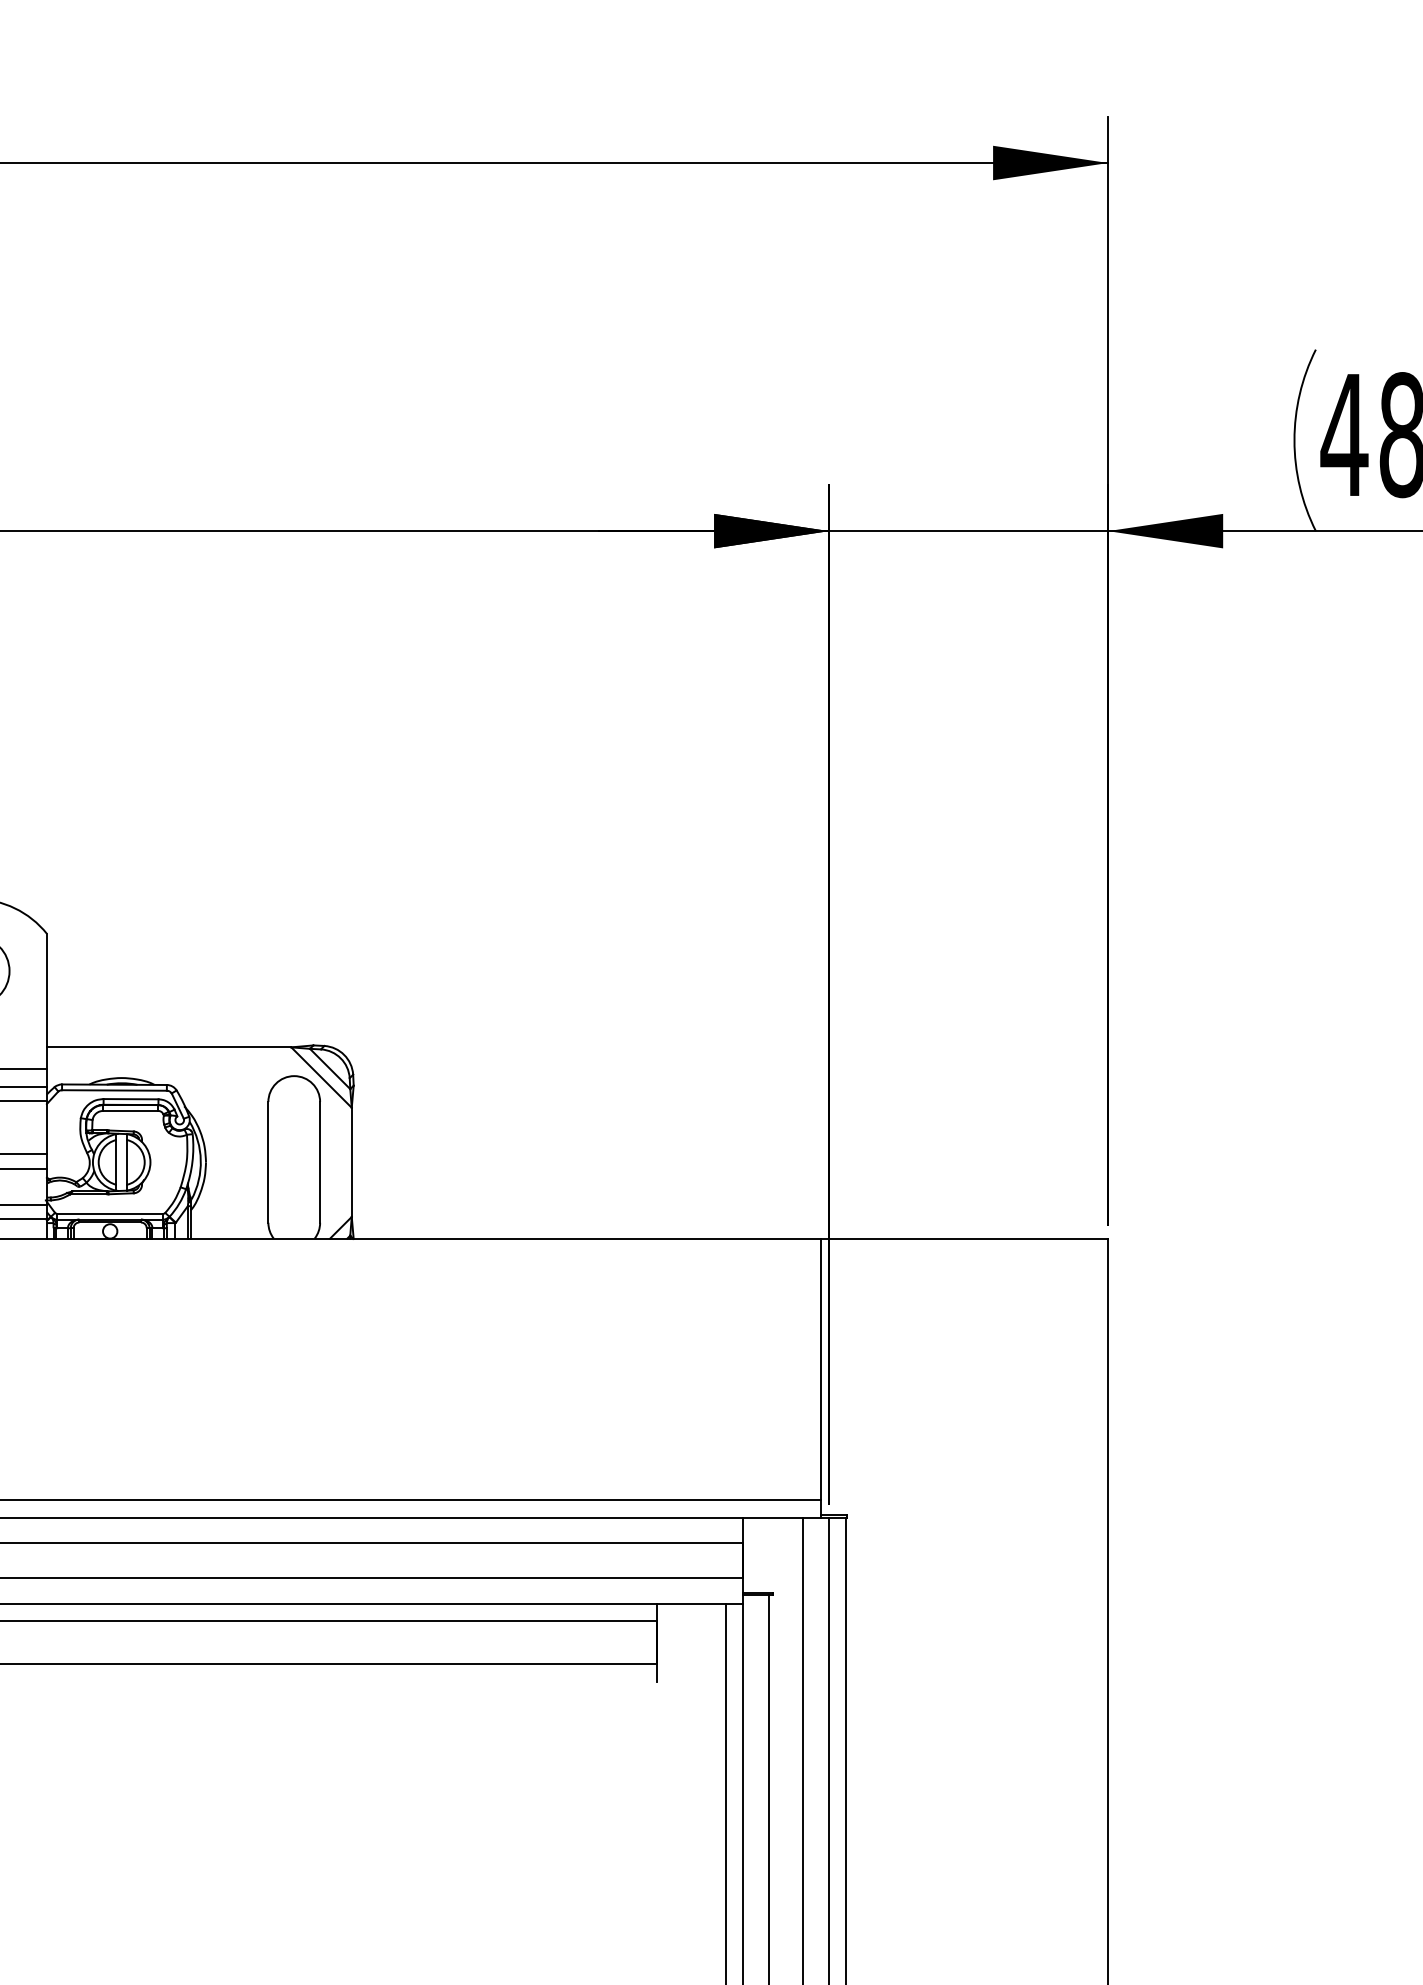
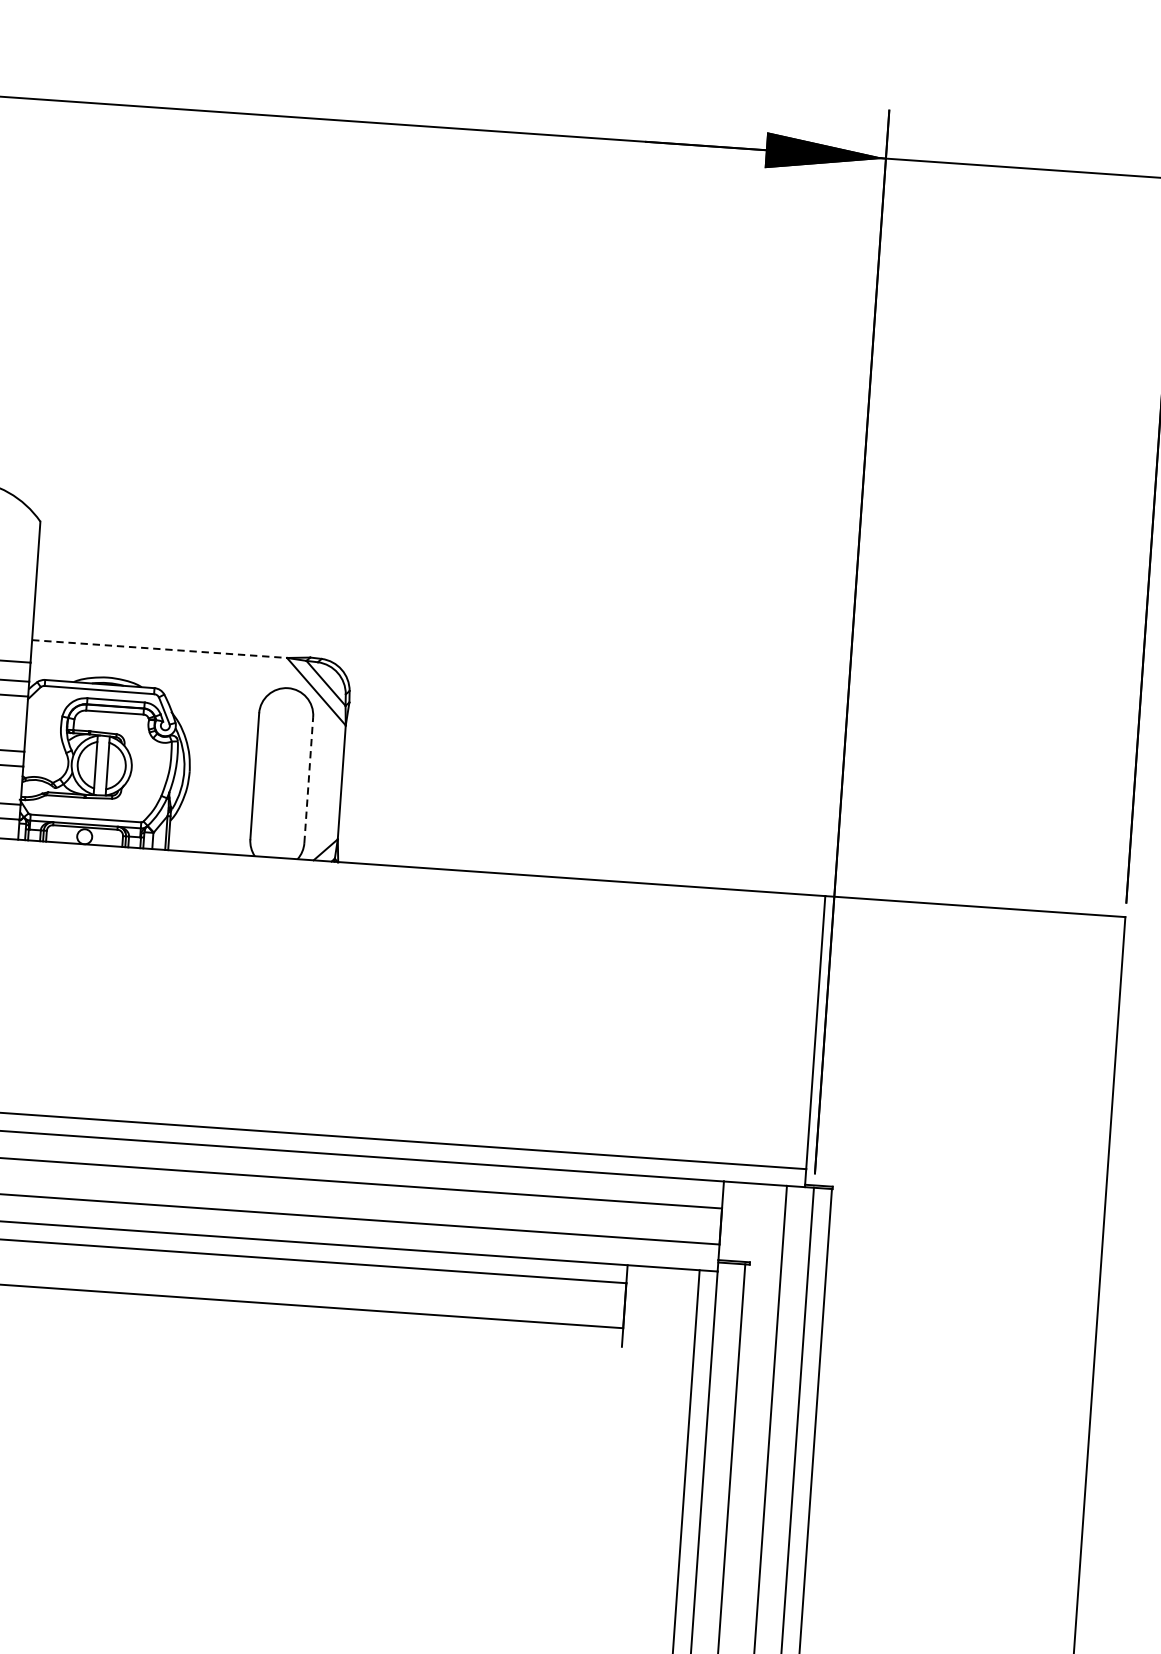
line: (169, 1047) -> (159, 649), solid -> dashed
line: (320, 1161) -> (309, 779), solid -> dashed

